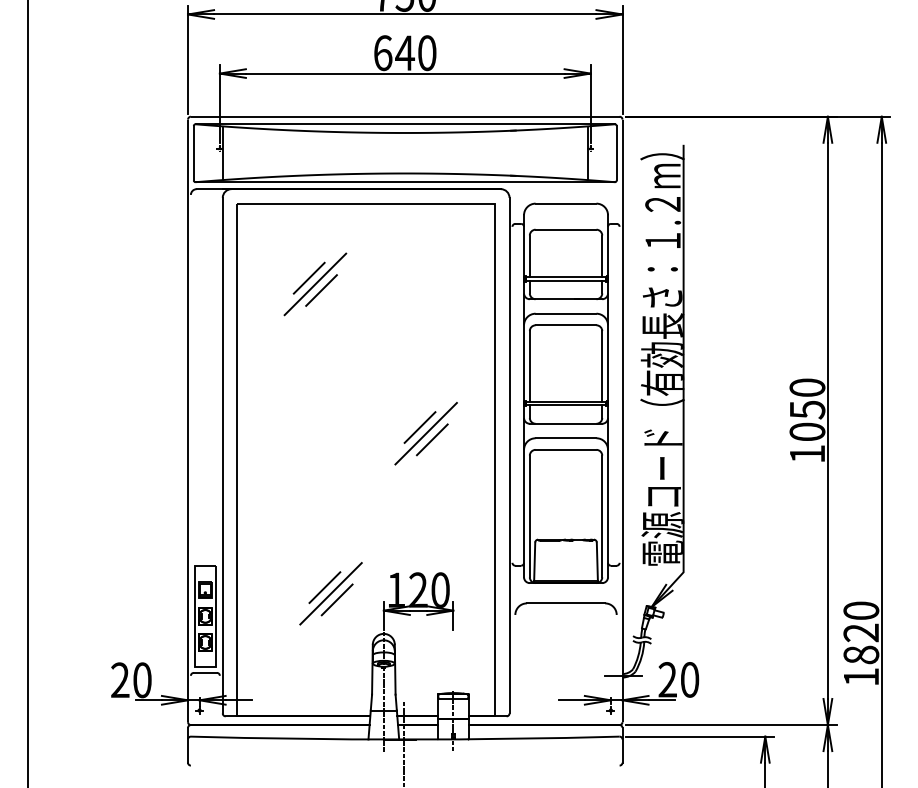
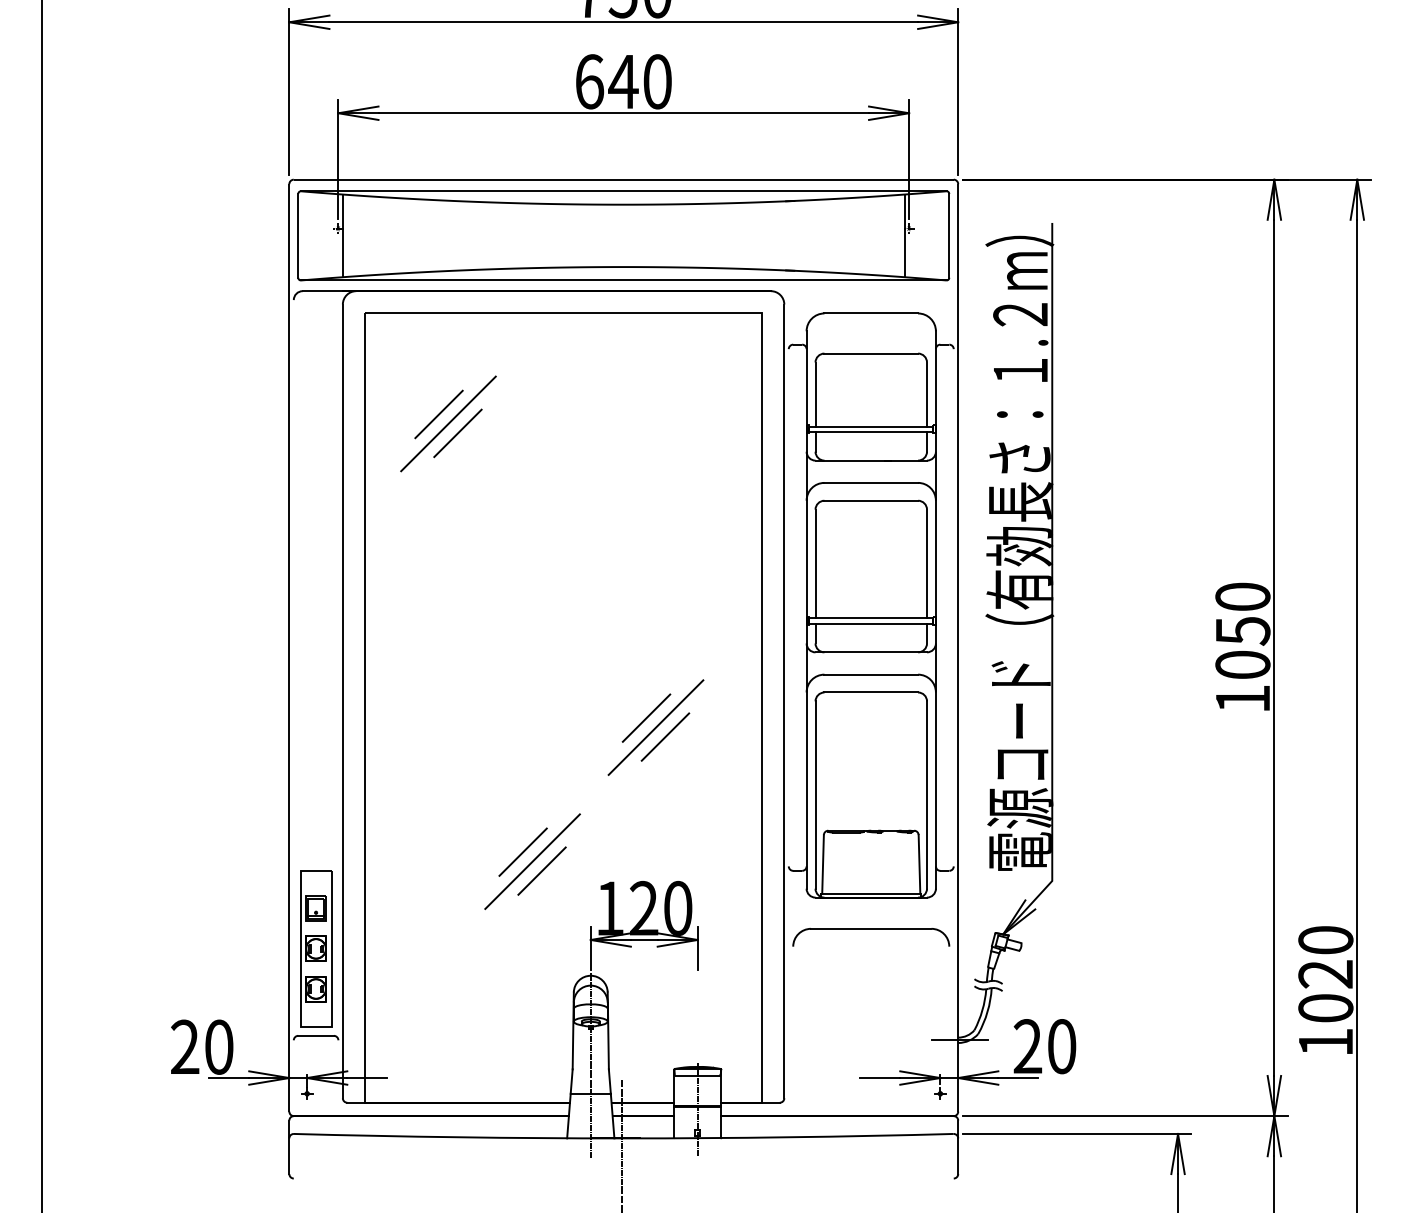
part: (315, 284) -> (448, 424), moved
part: (425, 433) -> (654, 727), moved
part: (330, 593) -> (531, 861), moved
text: (861, 654) -> (1326, 1007), 1820 -> 1020

